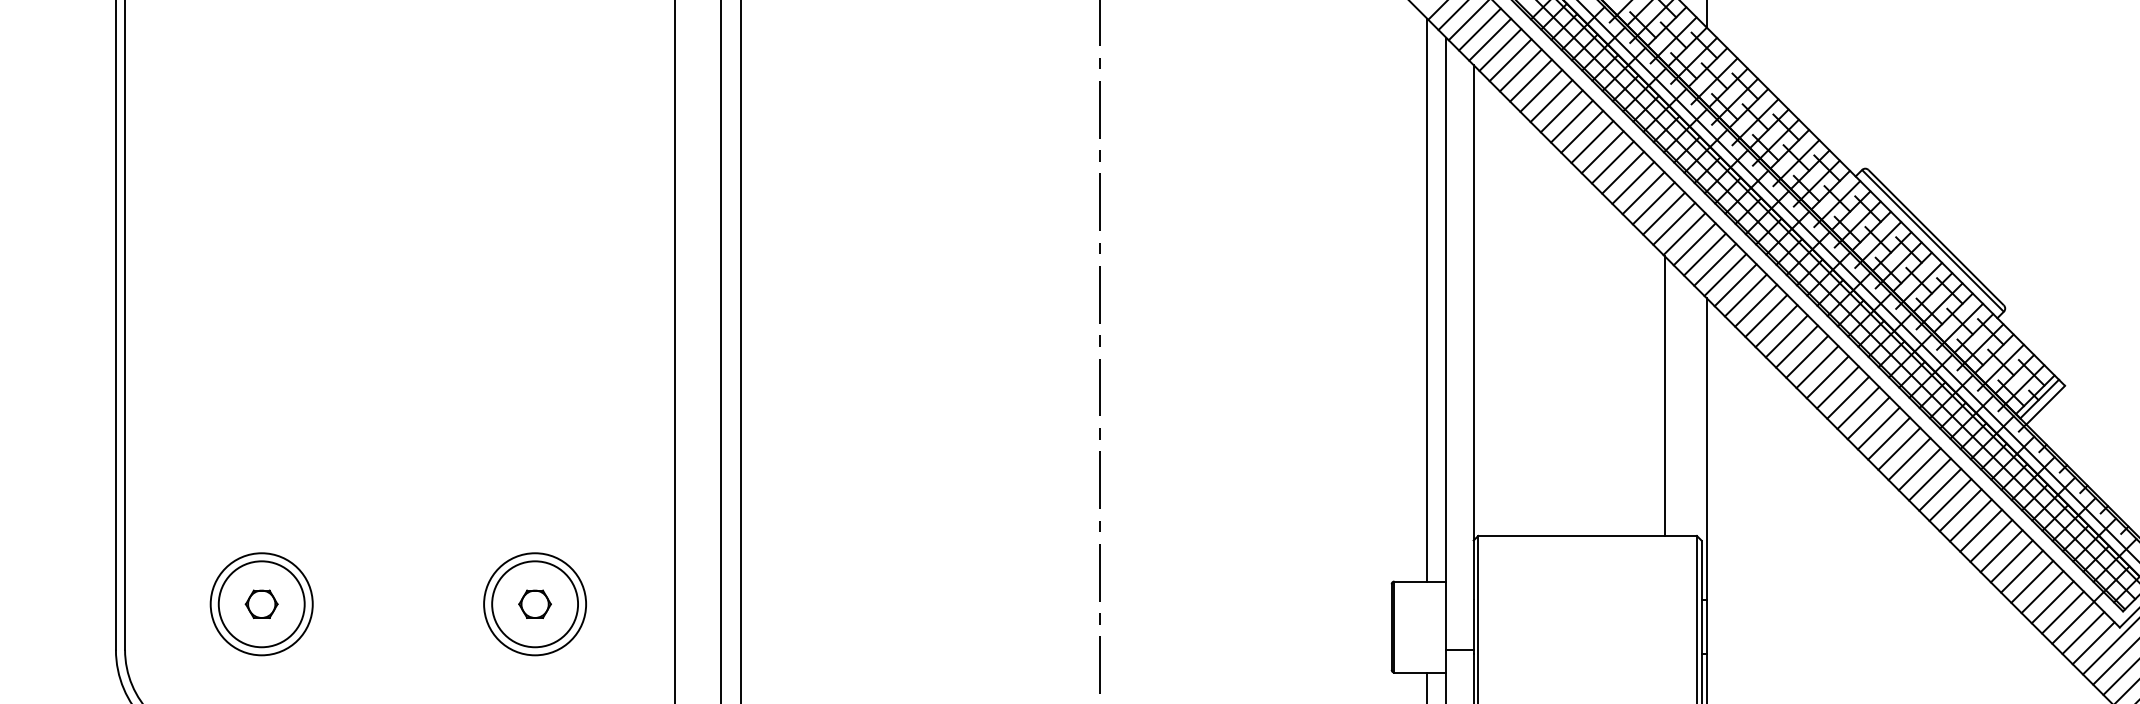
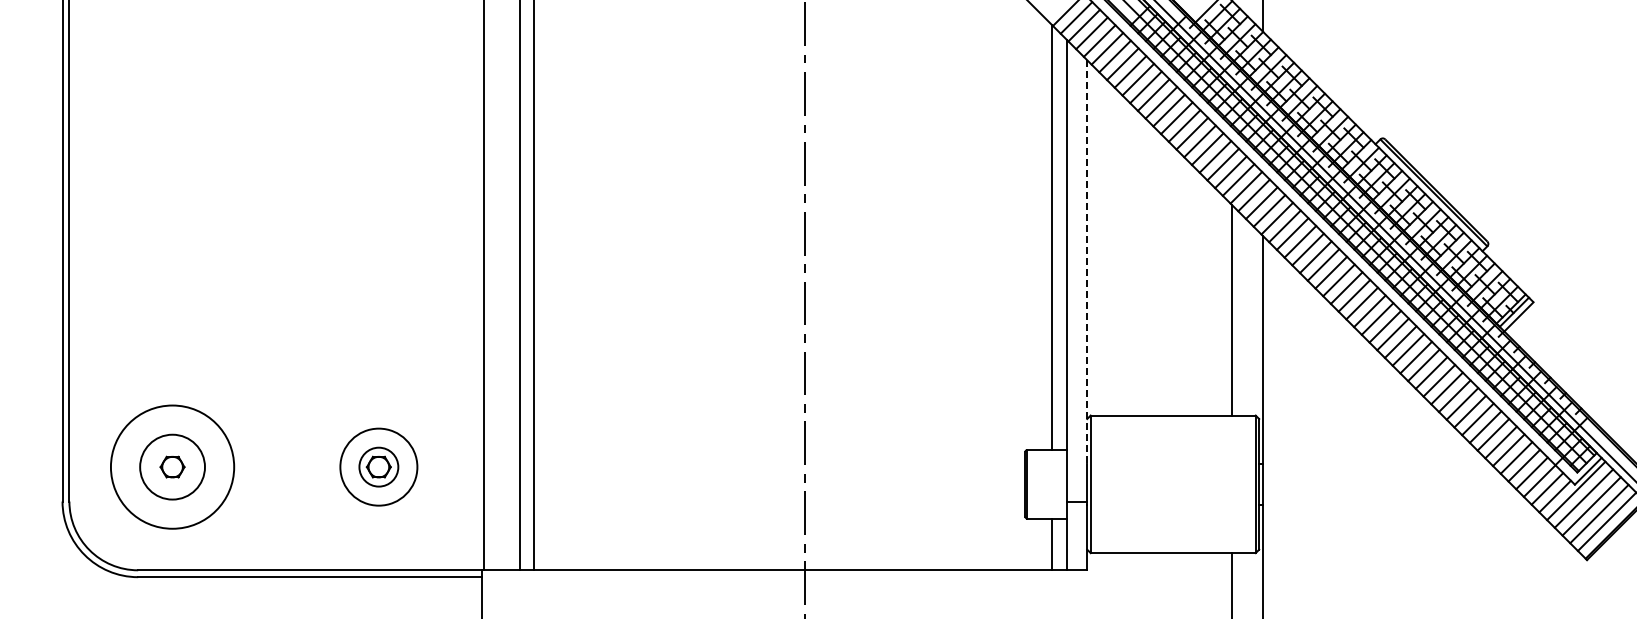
line: (1474, 331) -> (1087, 261), solid -> dashed
circle: (261, 603) -> (172, 466), size x1.6
circle: (534, 603) -> (378, 466), size x0.6

